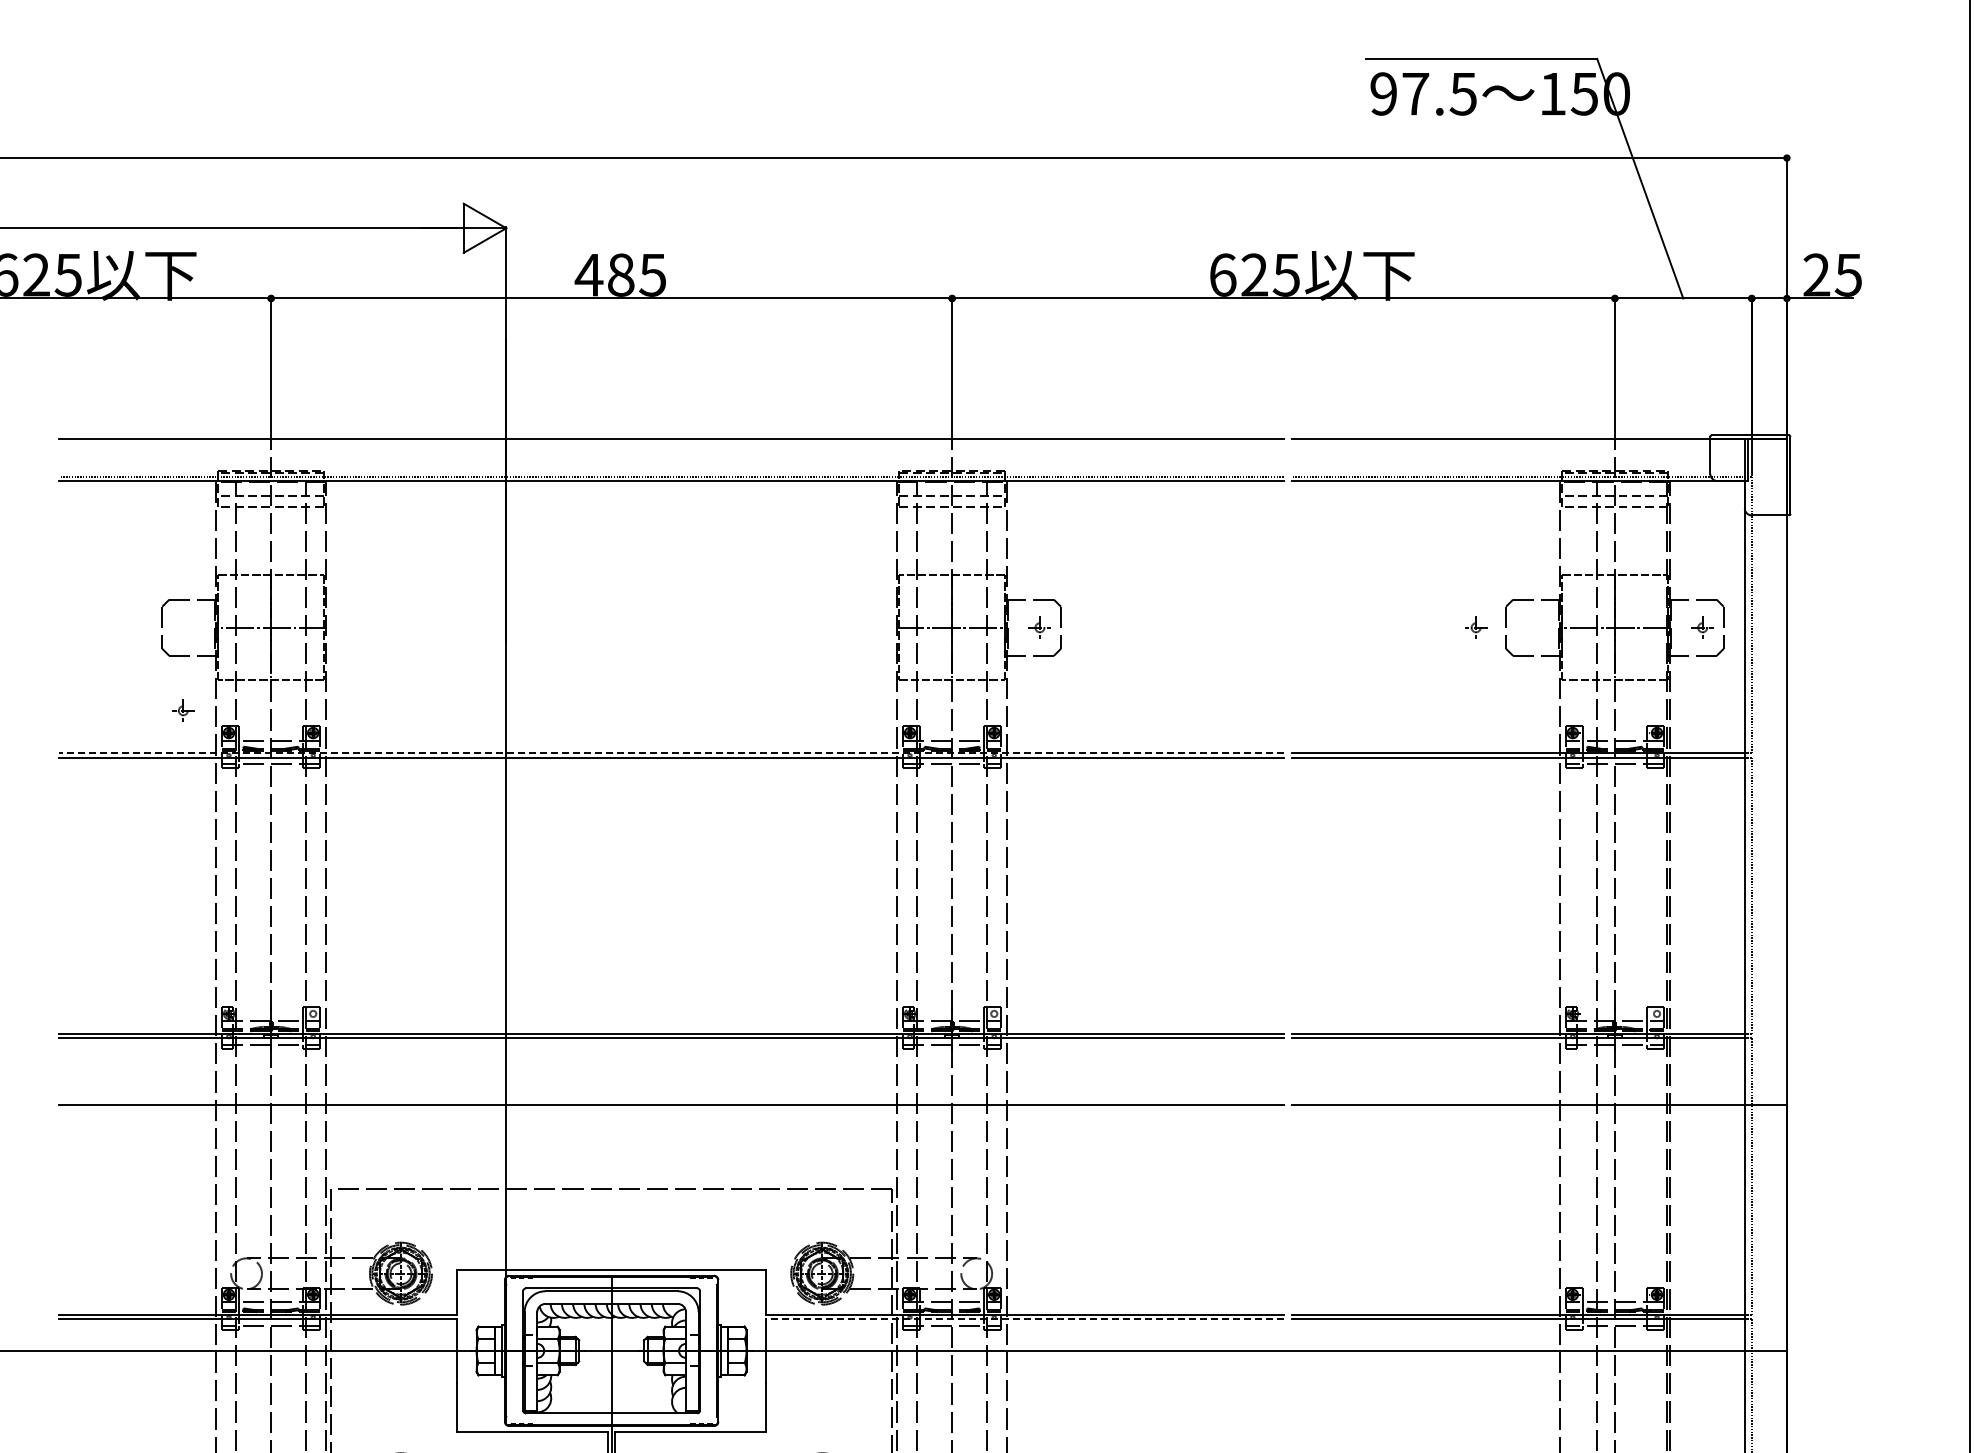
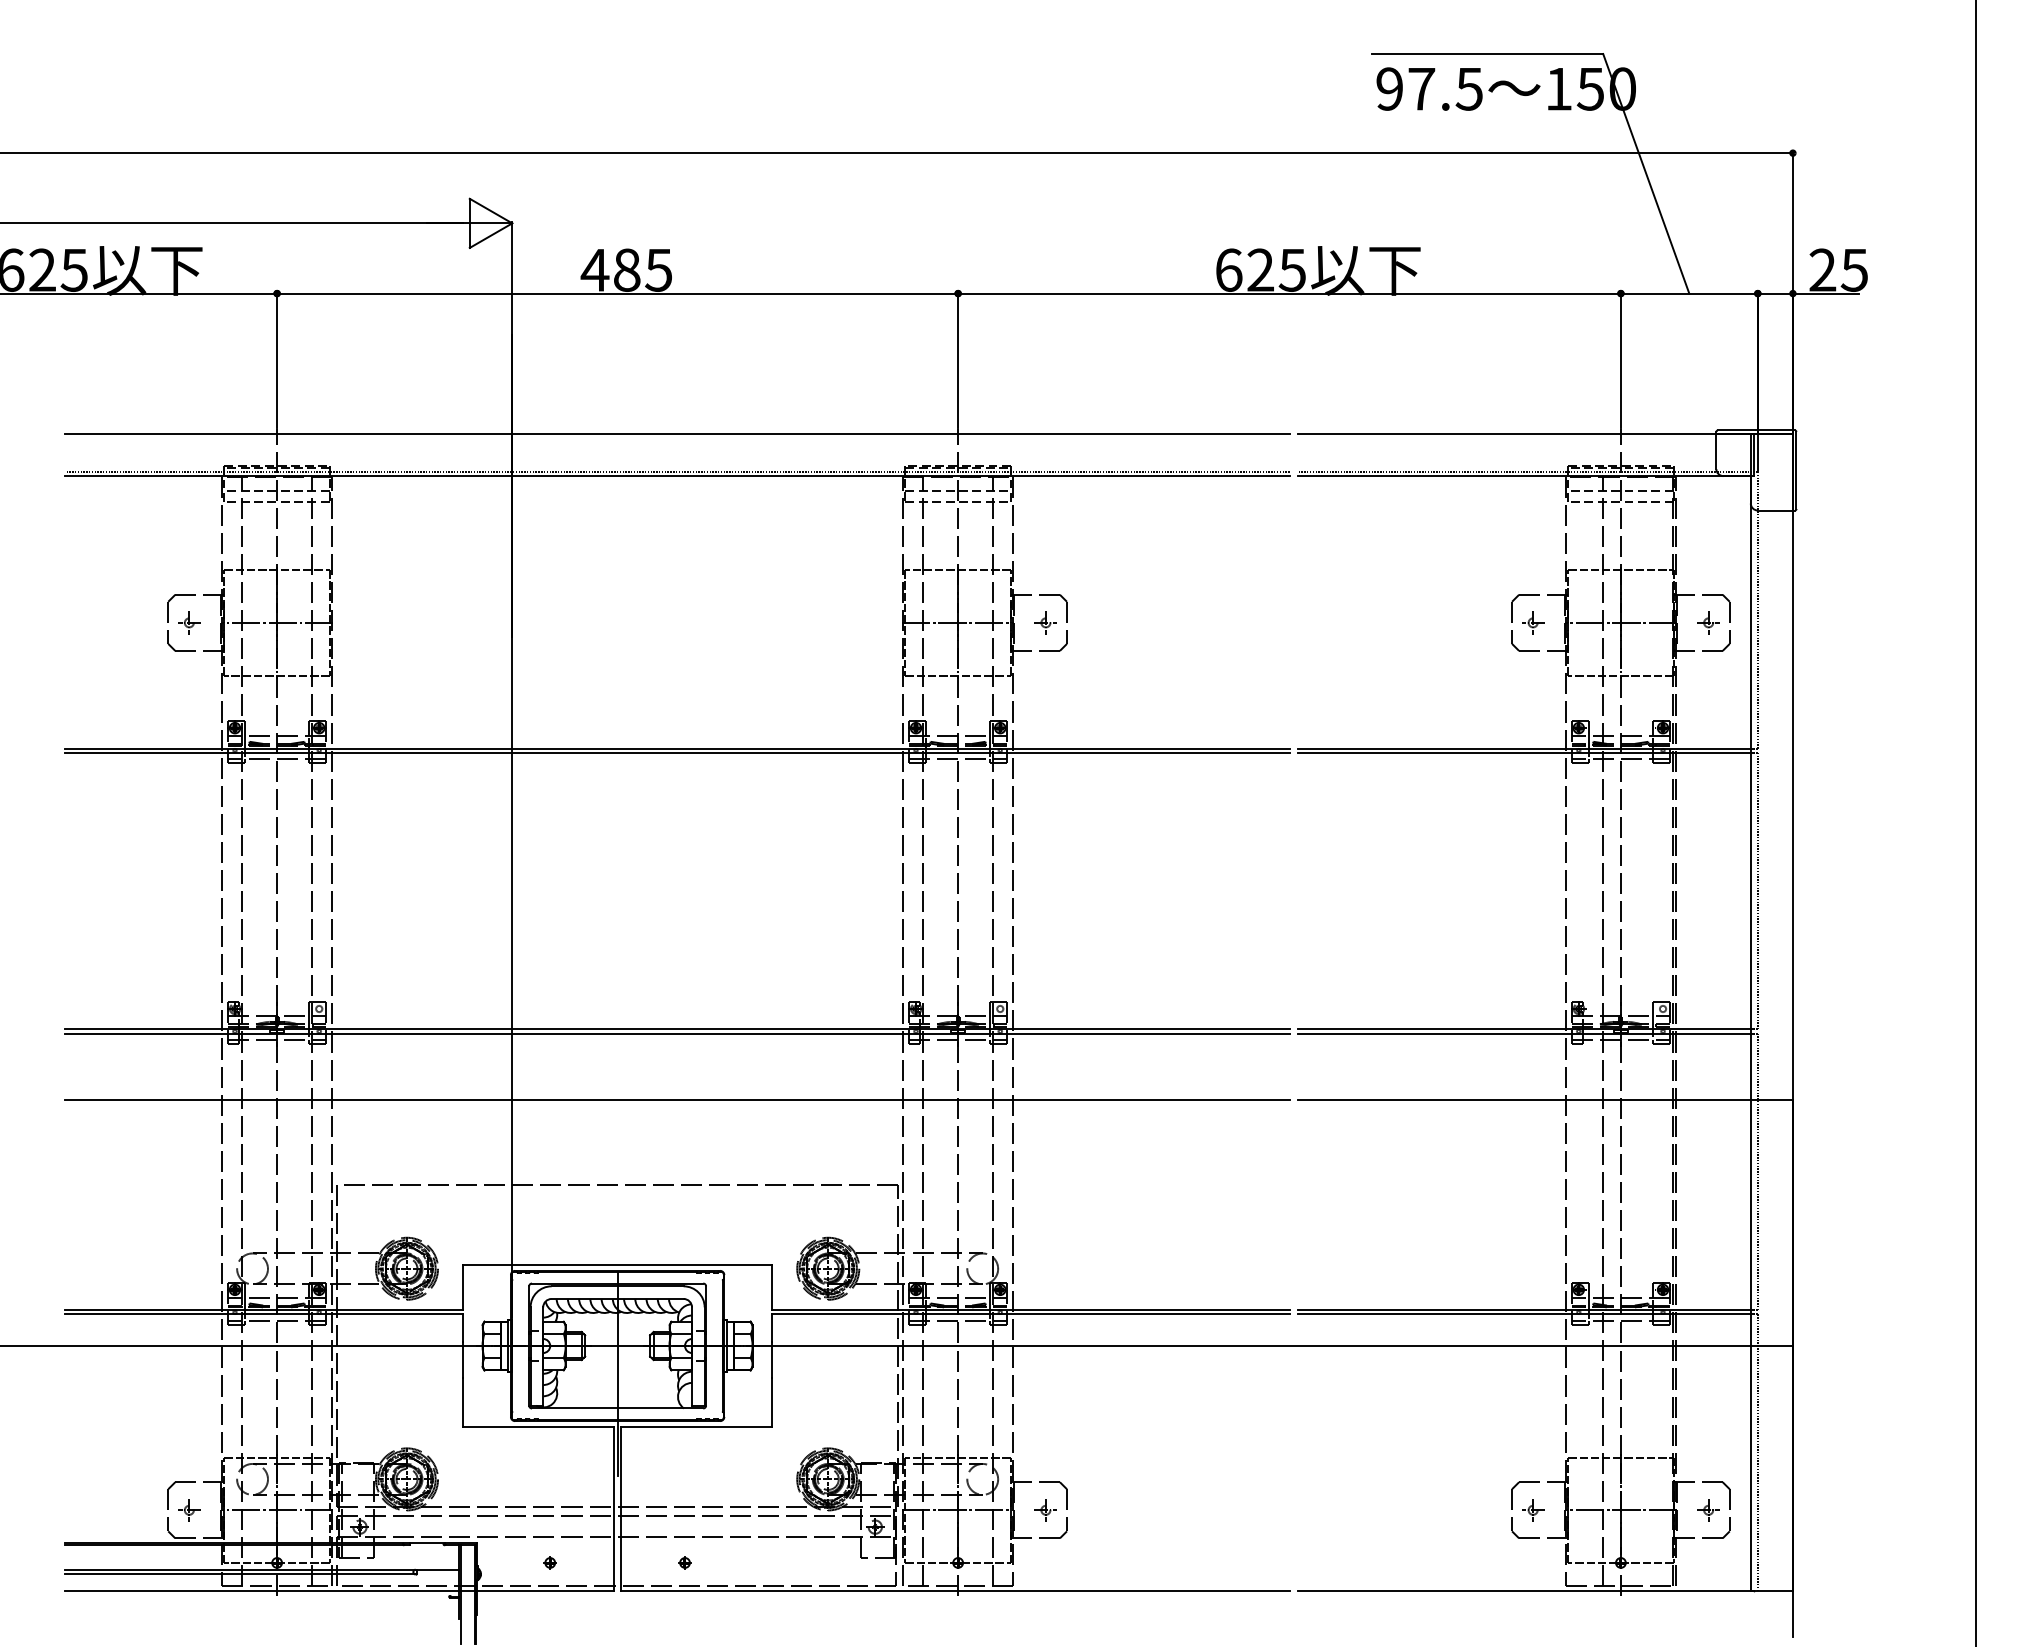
part: (1476, 627) -> (1533, 622), moved
part: (183, 710) -> (189, 622), moved
line: (670, 753) -> (676, 748), dashed -> solid
line: (1024, 1319) -> (1030, 1314), dashed -> solid

